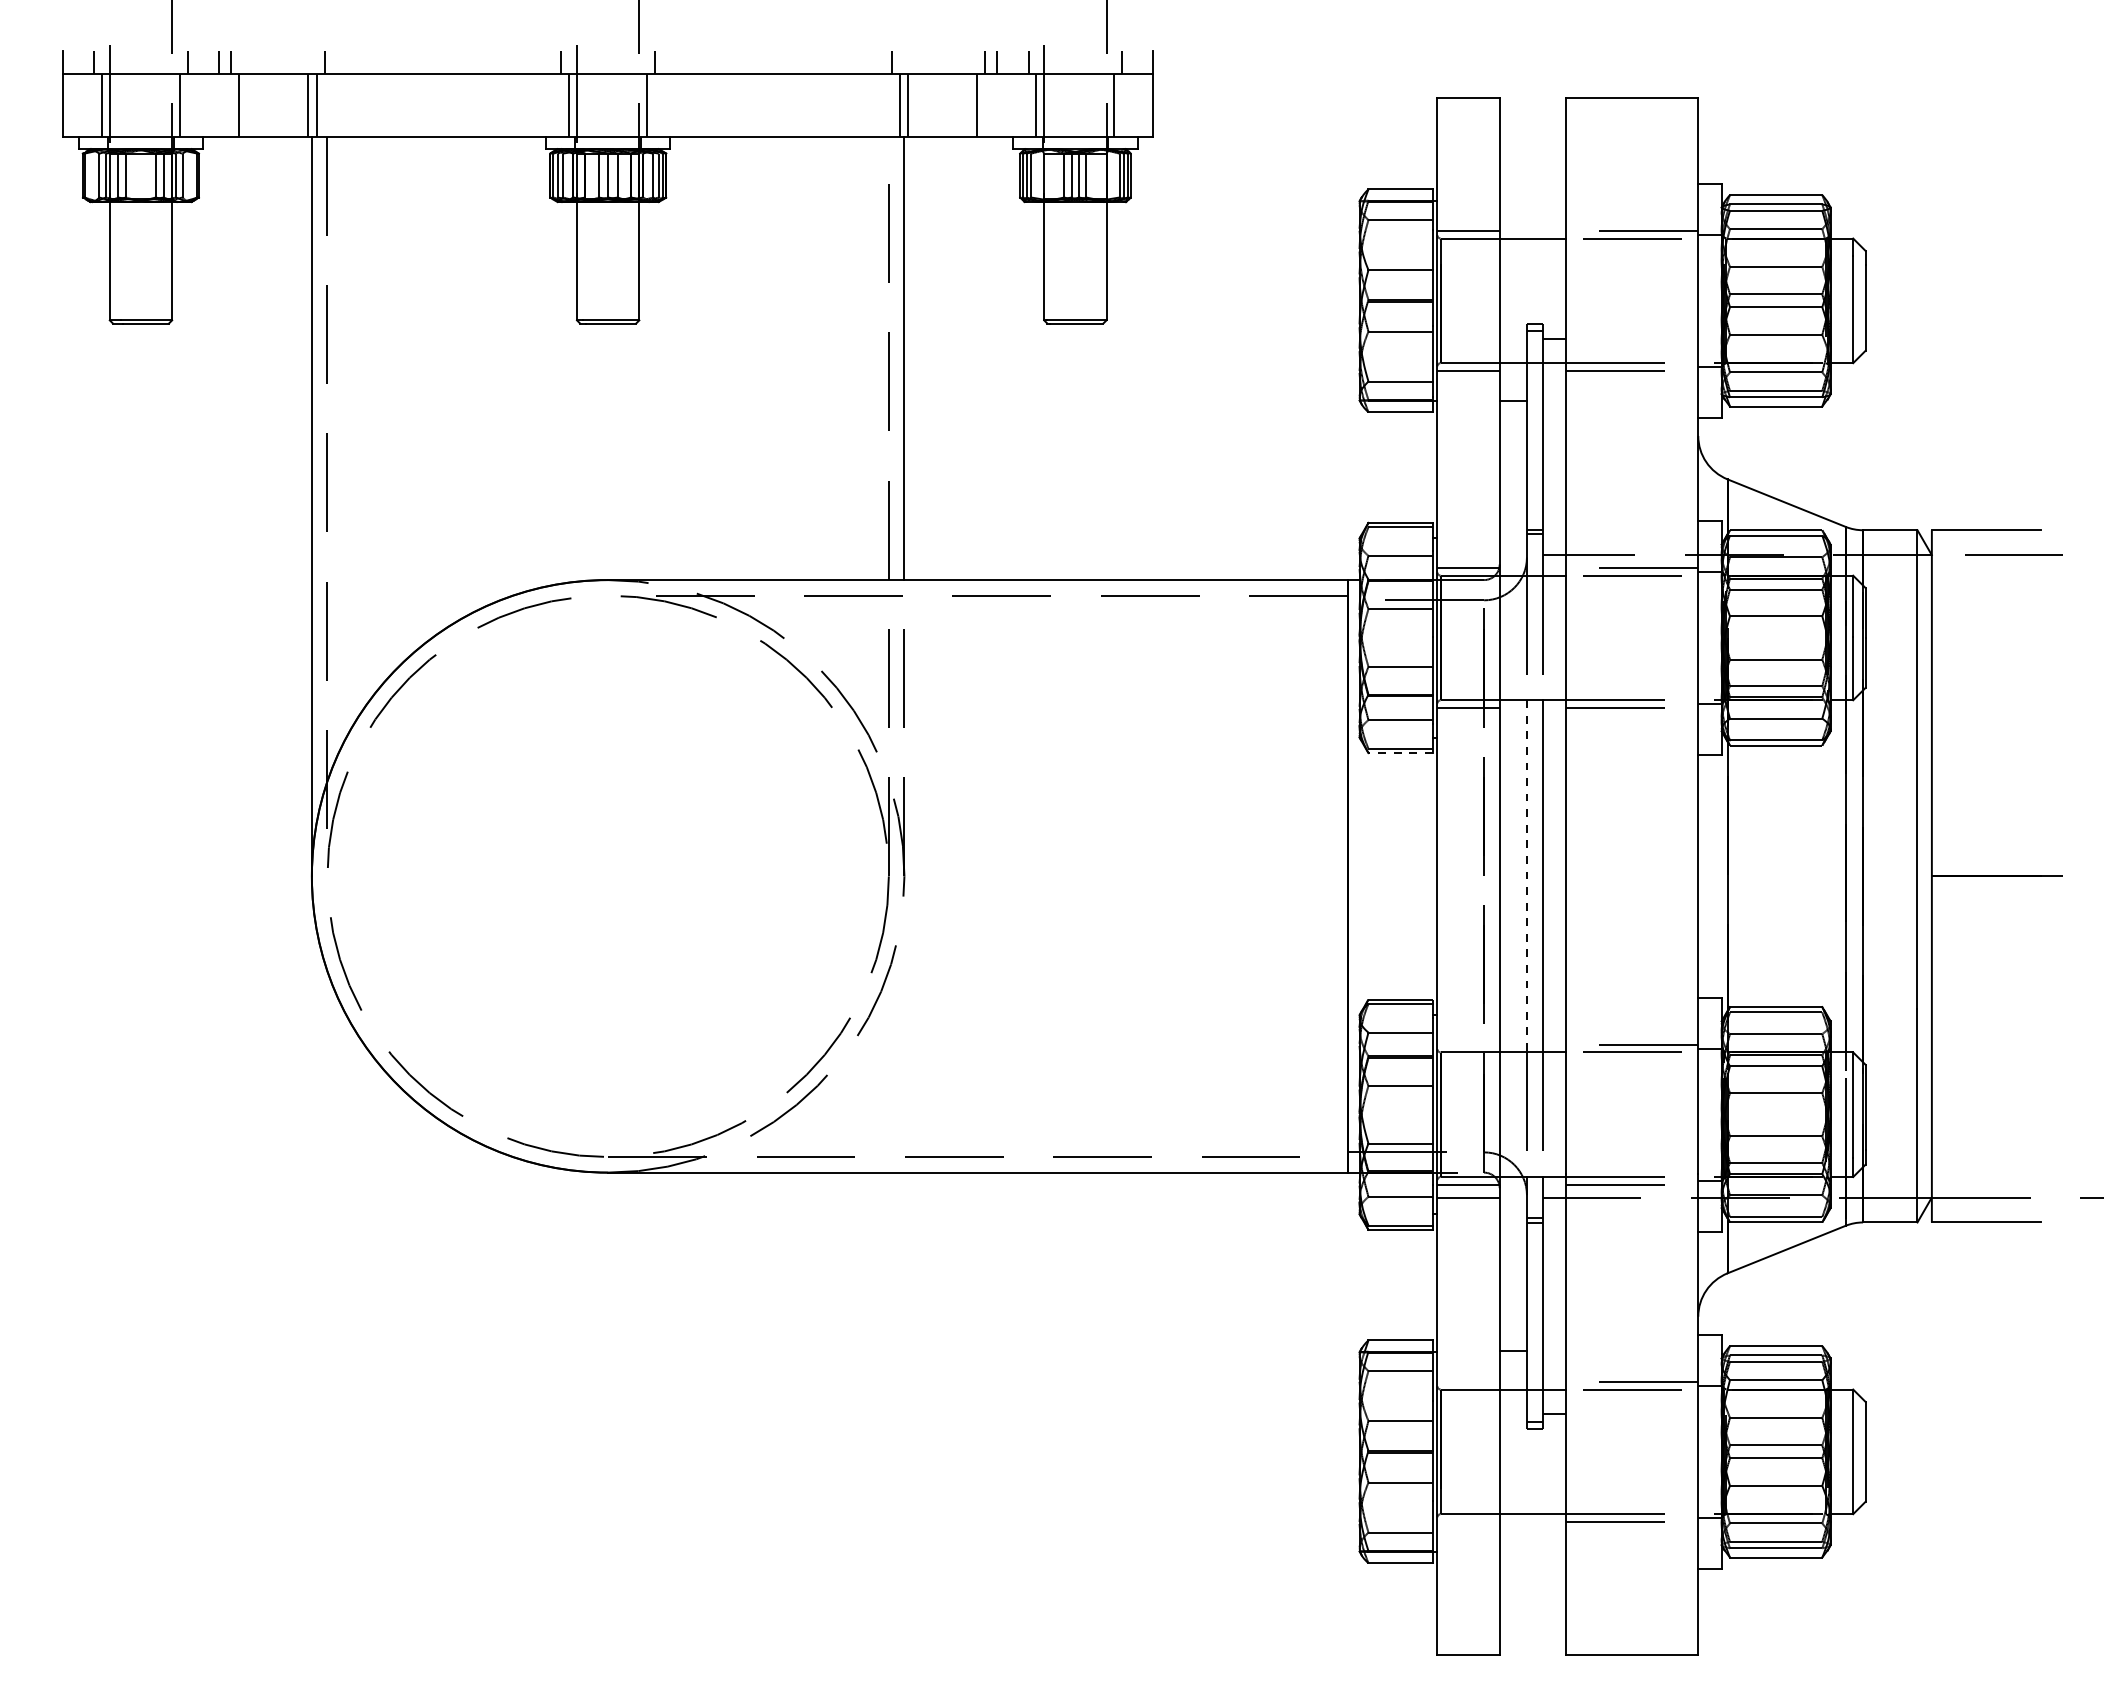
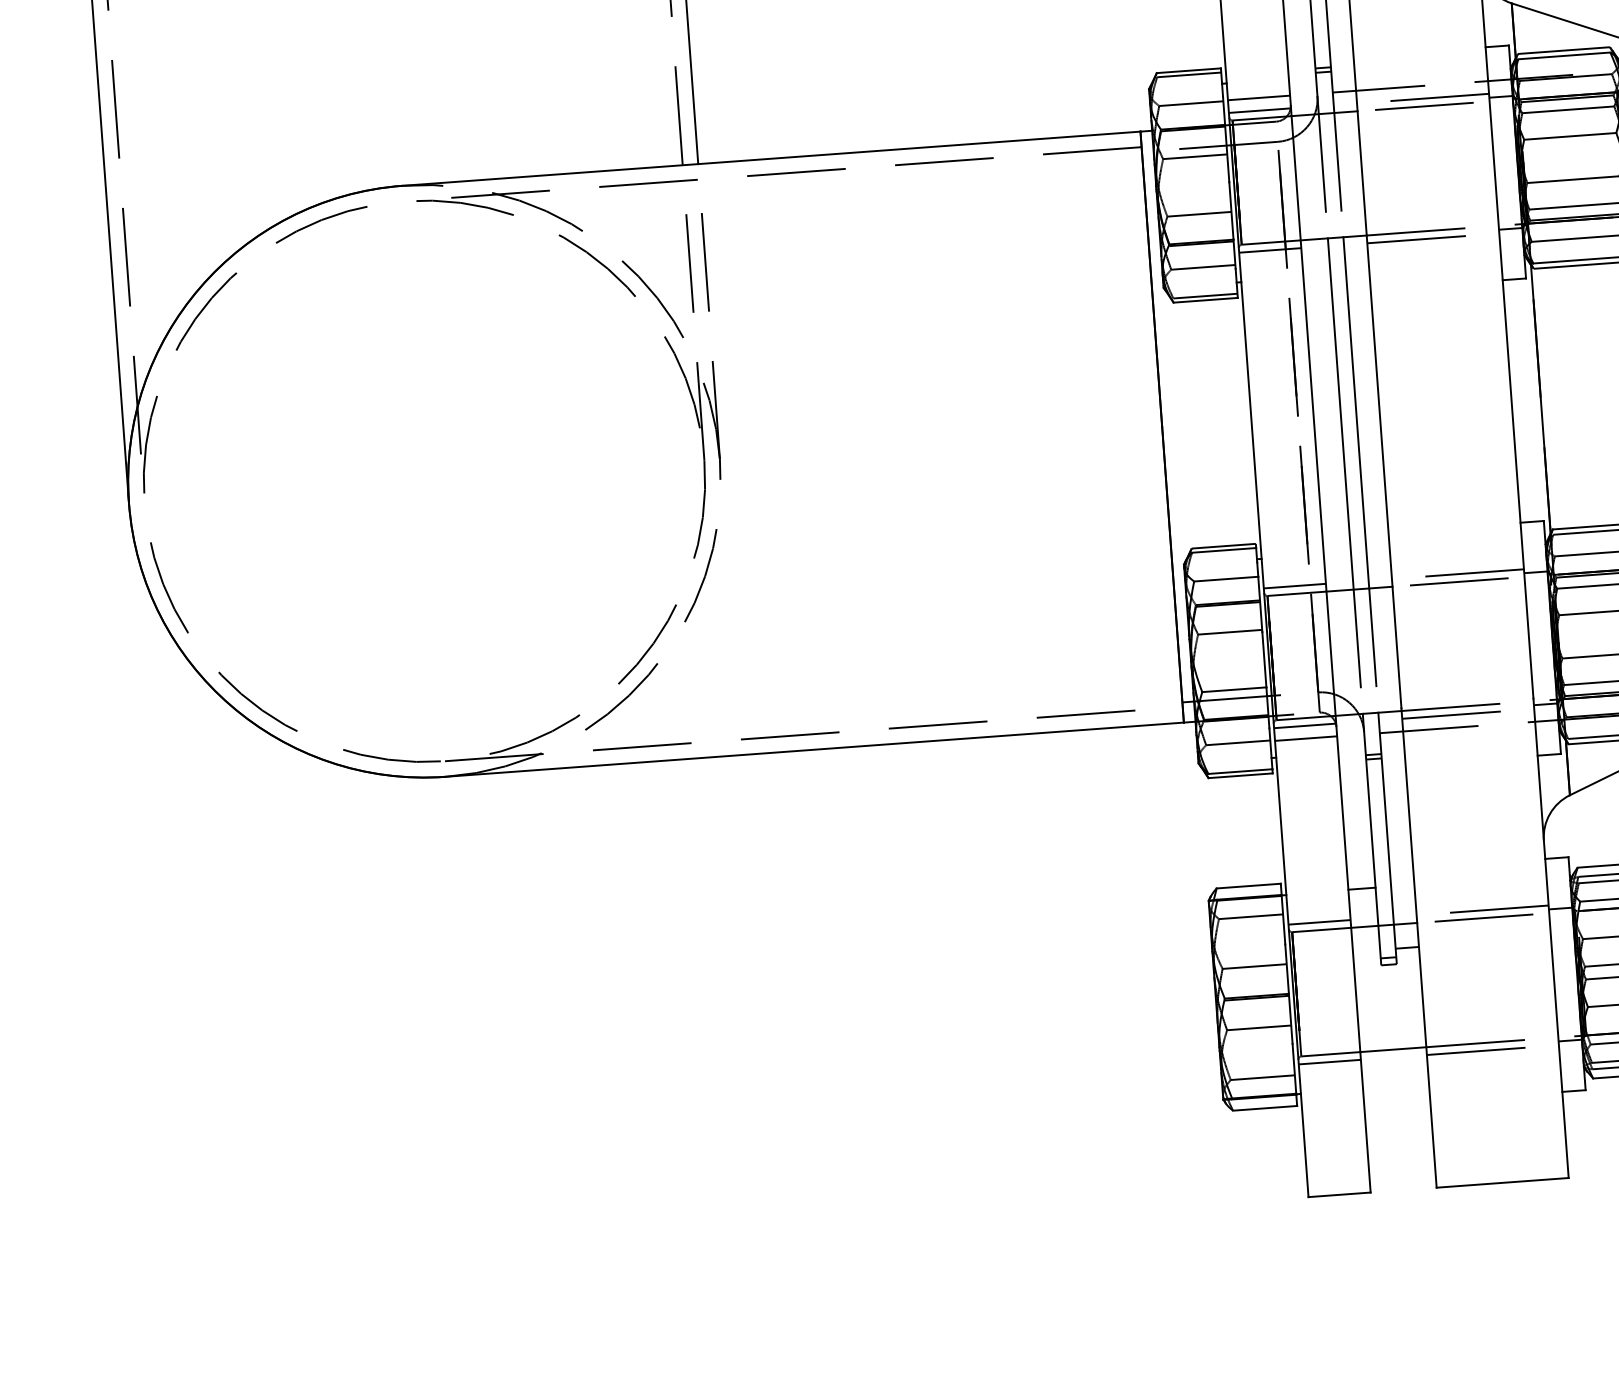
line: (1468, 555) -> (1258, 98), added
line: (1400, 753) -> (1205, 300), dashed -> solid
line: (1526, 876) -> (1340, 414), dashed -> solid
line: (1468, 1044) -> (1294, 585), added
line: (1468, 1381) -> (1319, 922), added
line: (1468, 1521) -> (1329, 1061), added

